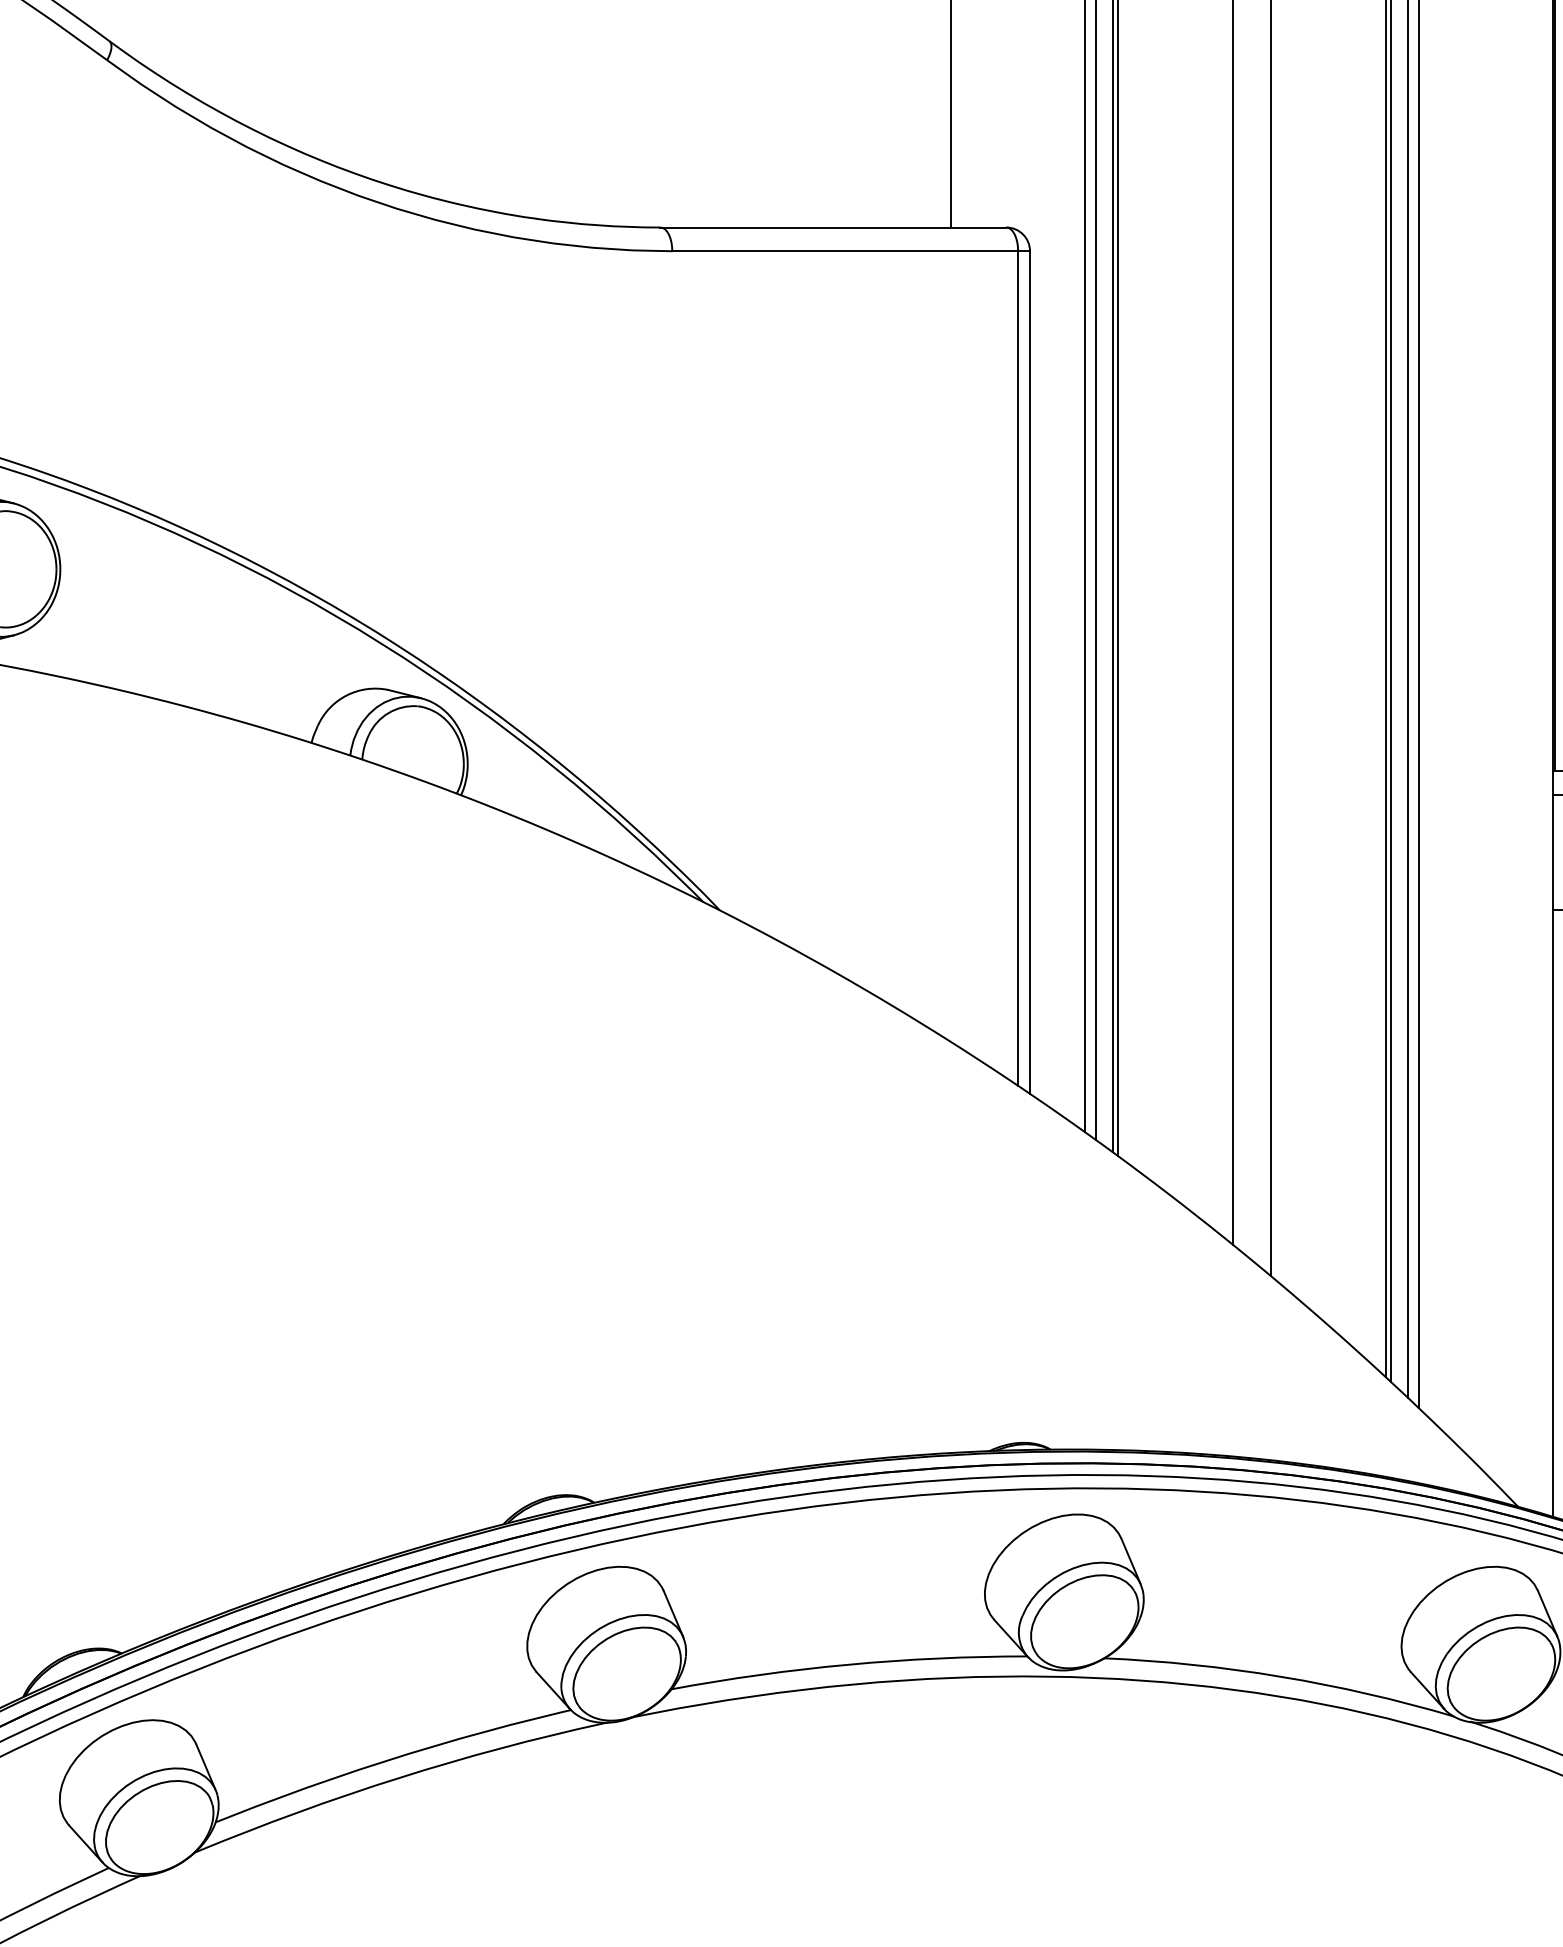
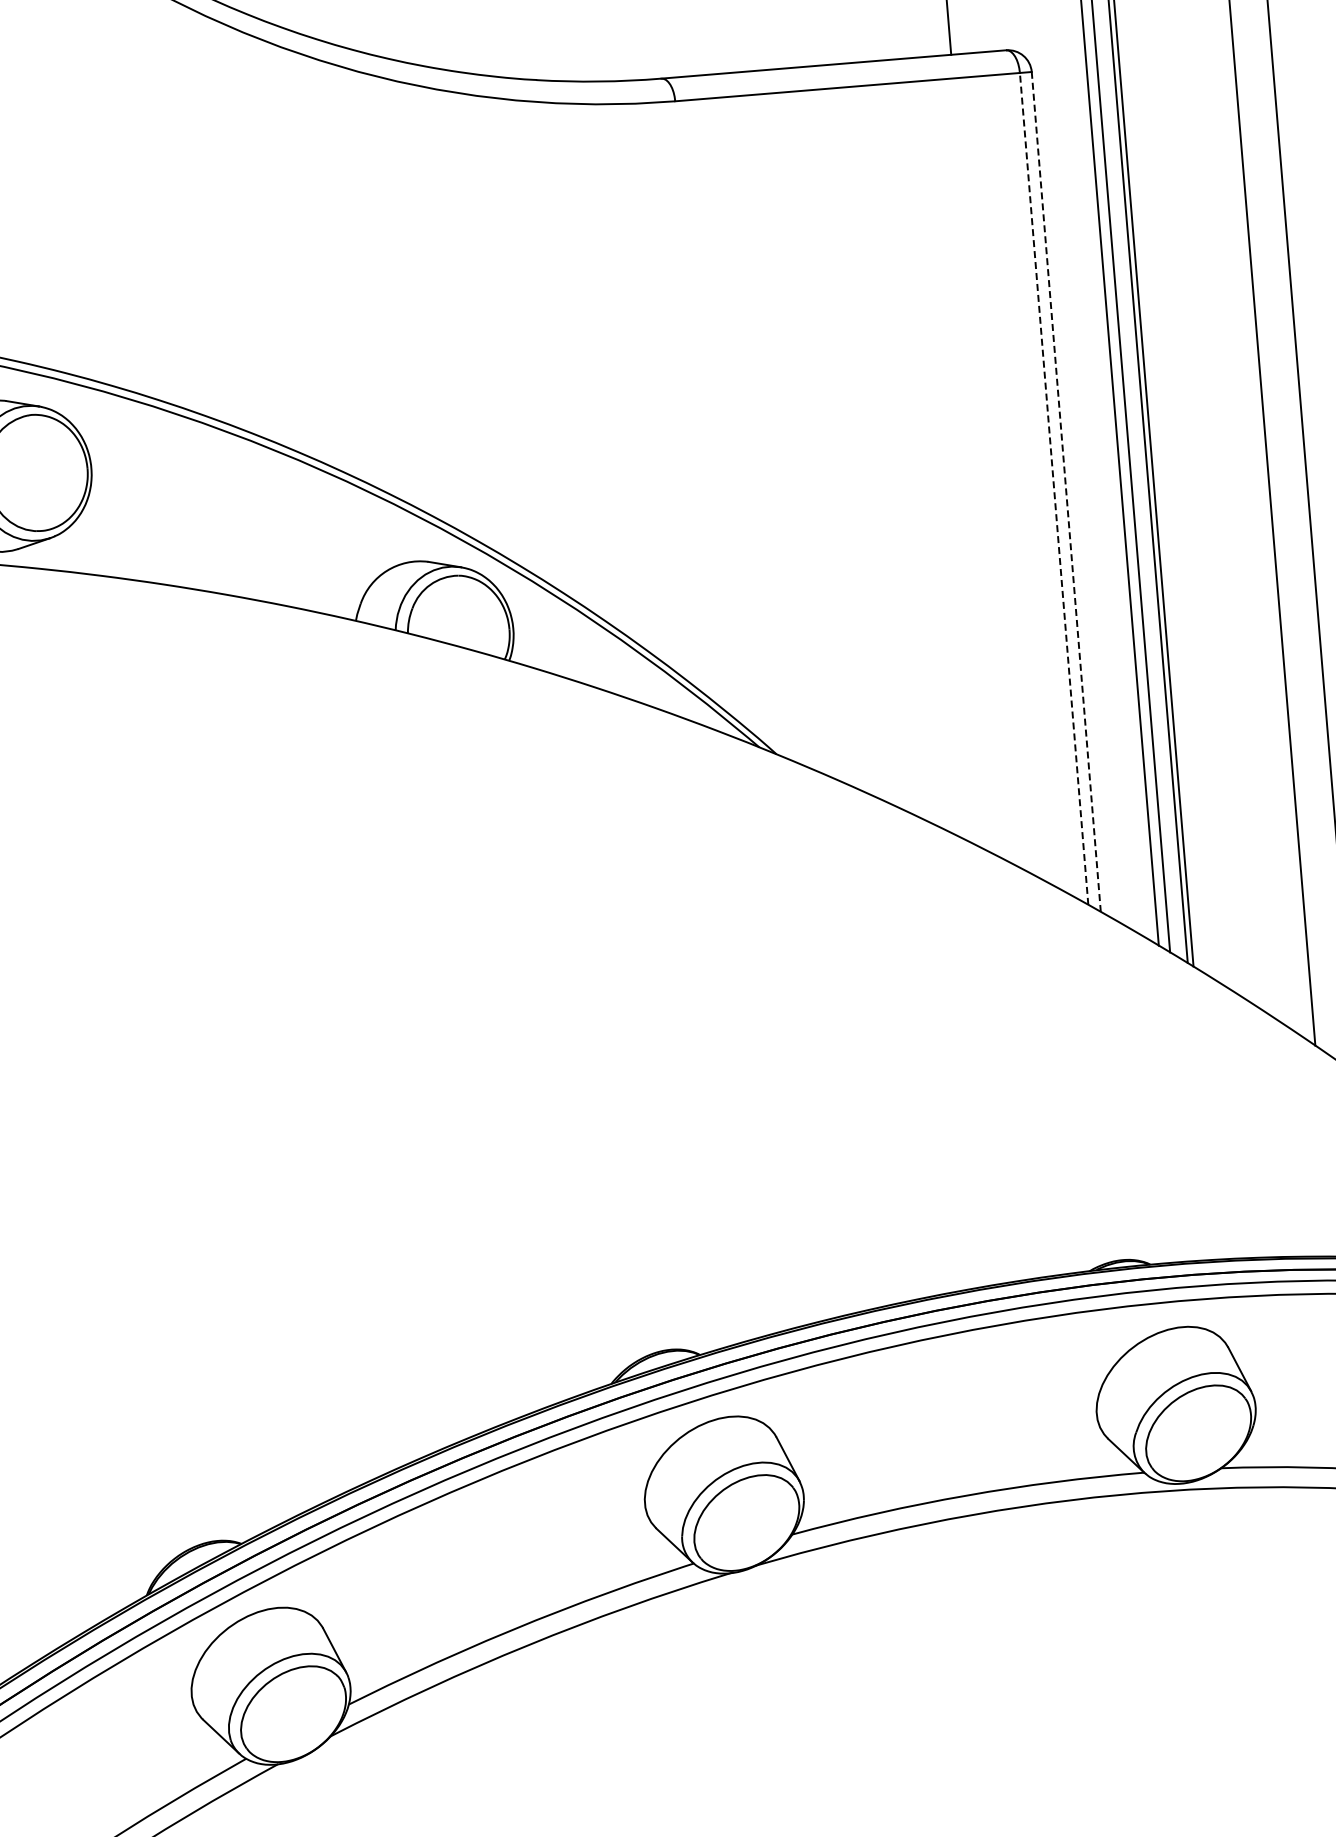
line: (1018, 668) -> (1054, 488), solid -> dashed
line: (1030, 672) -> (1066, 491), solid -> dashed

